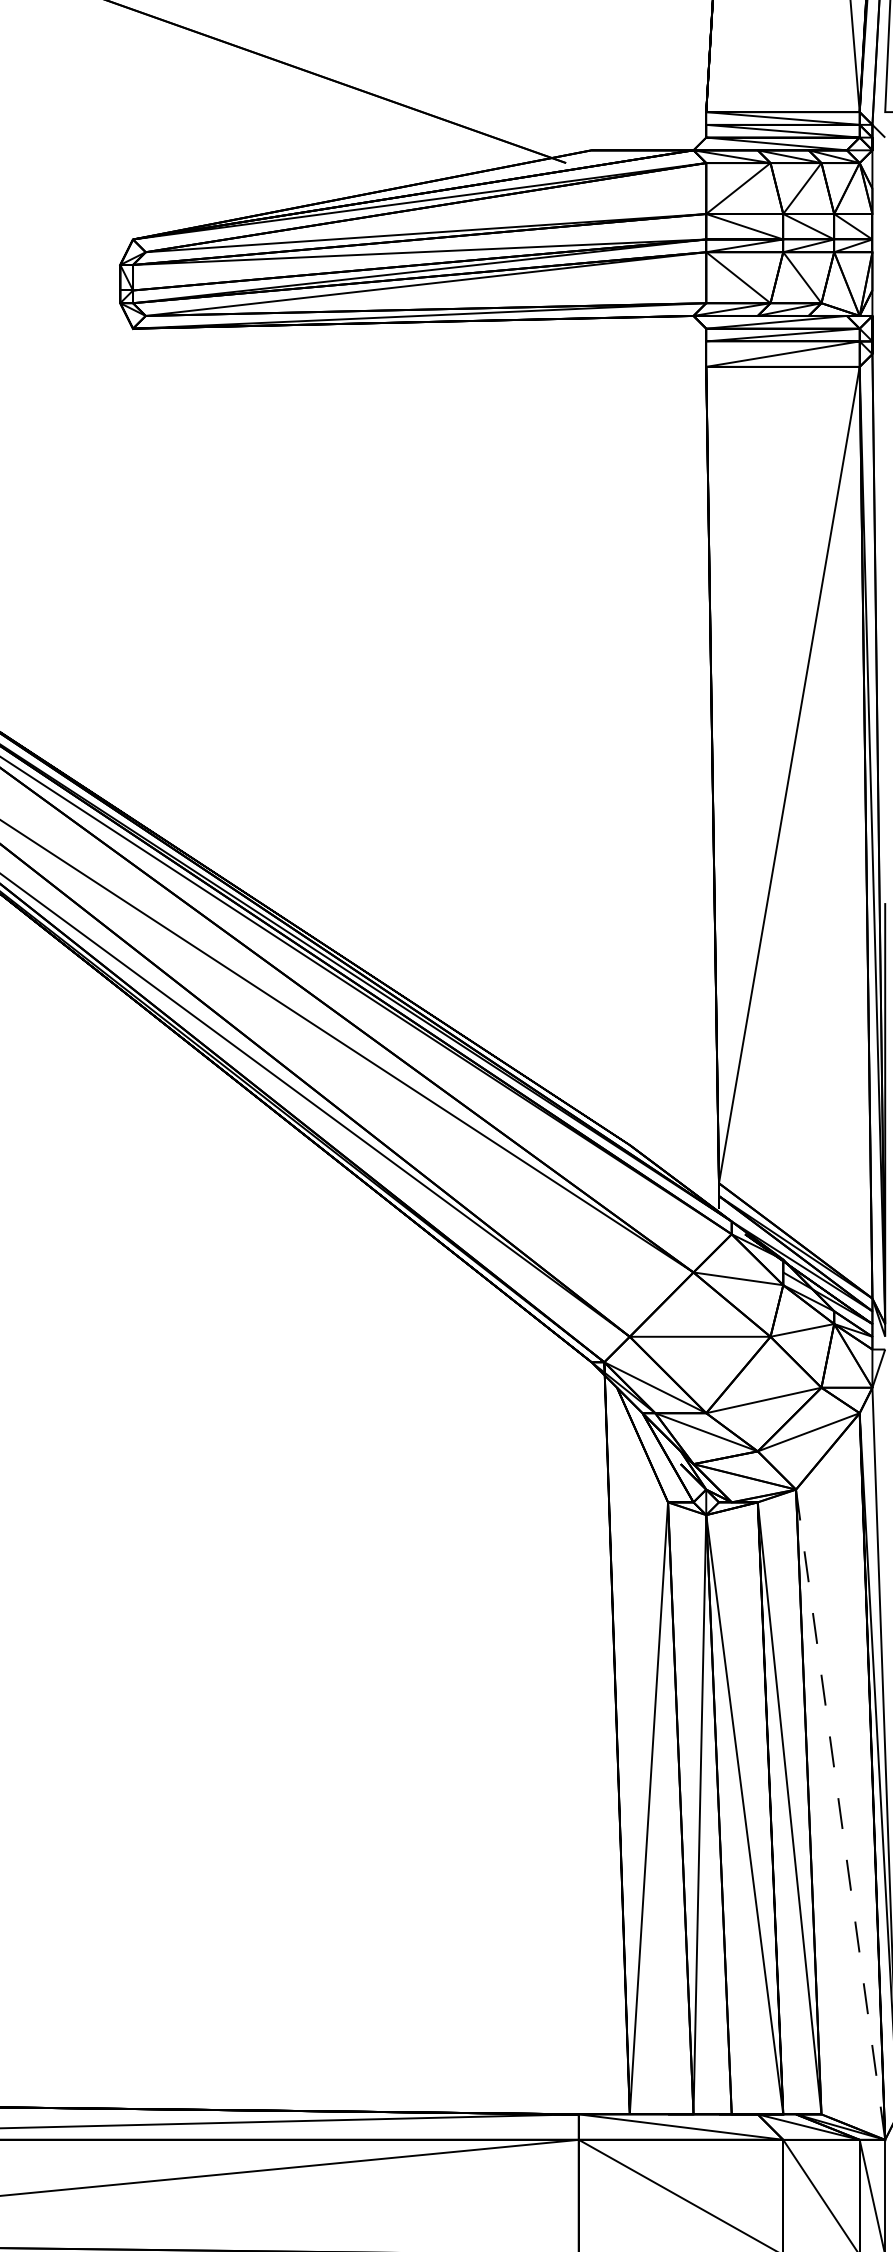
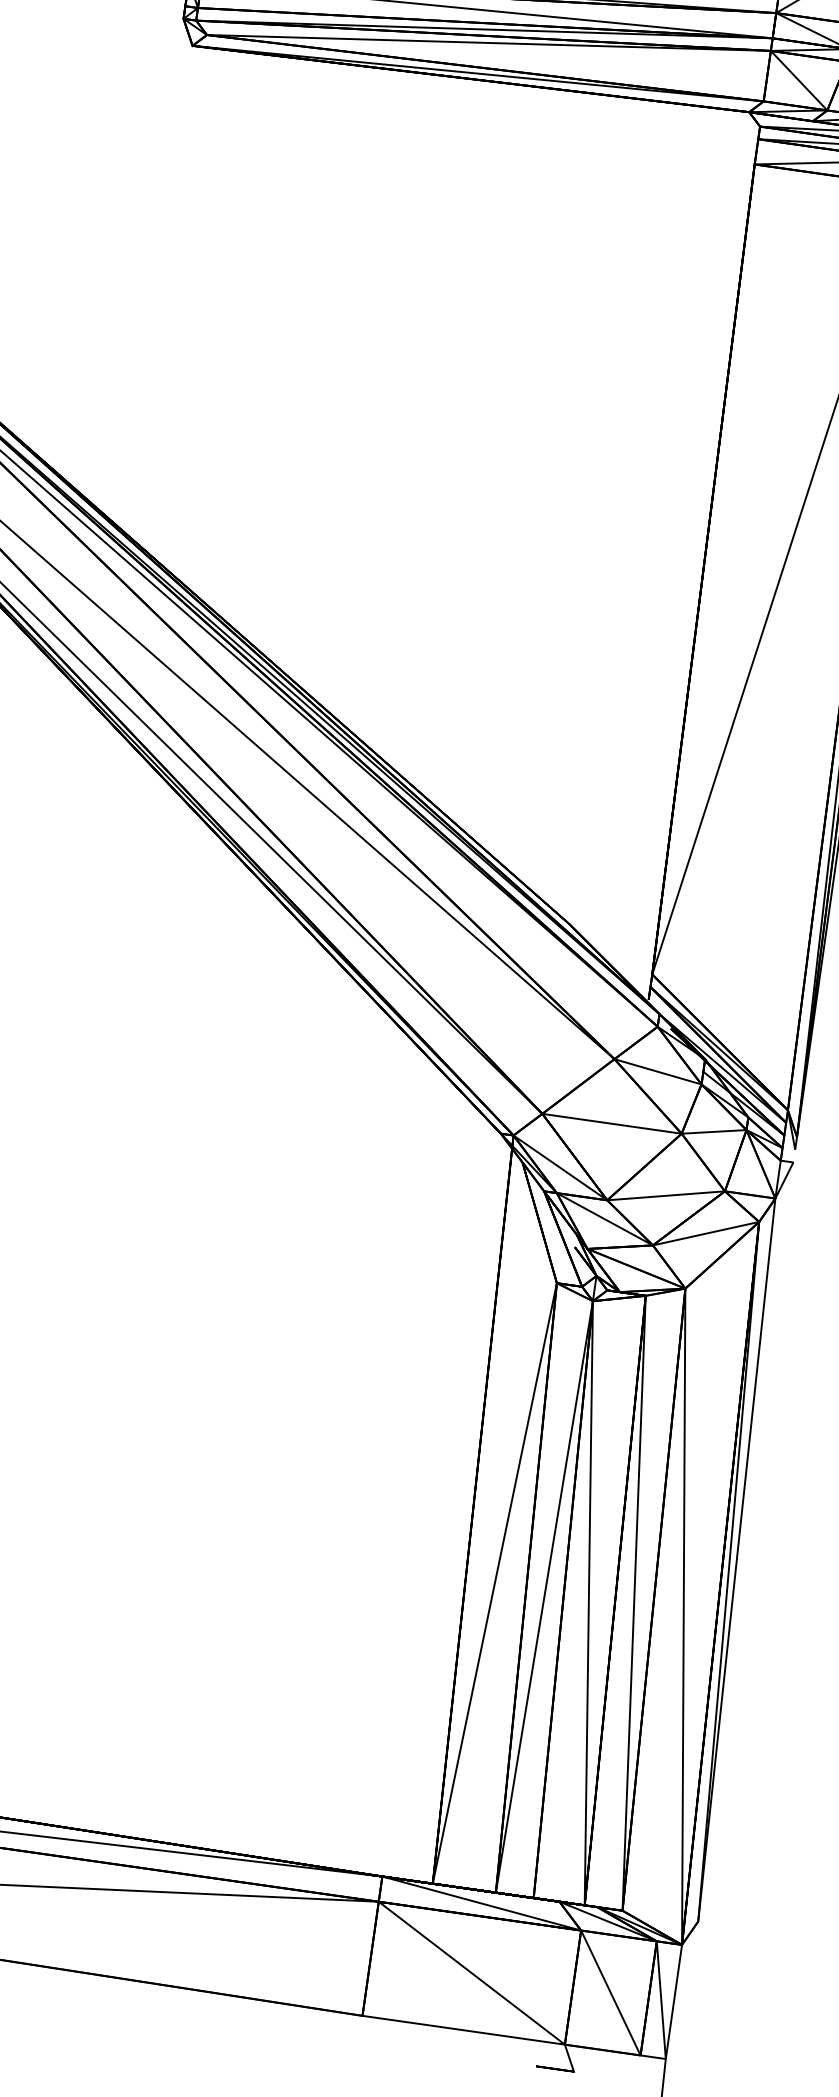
line: (847, 1862) -> (683, 1665), dashed -> solid

